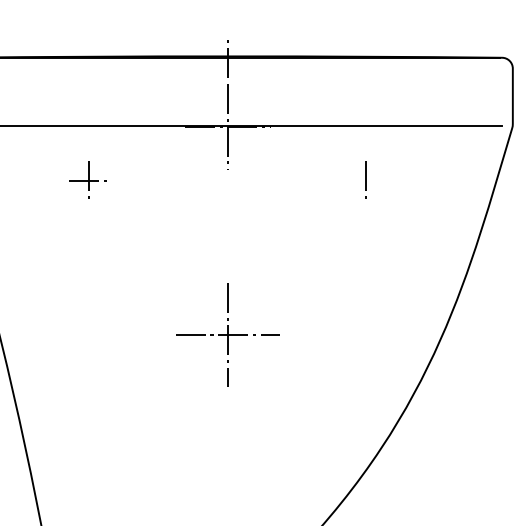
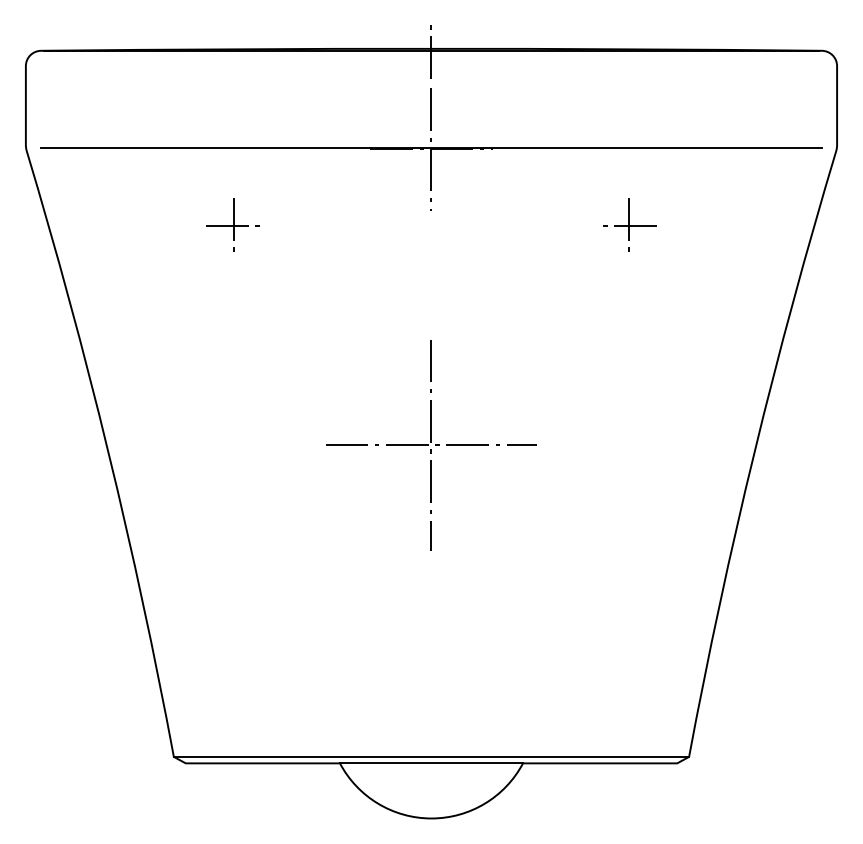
line: (366, 181) -> (628, 226), added
part: (227, 335) -> (431, 445), size x1.43

